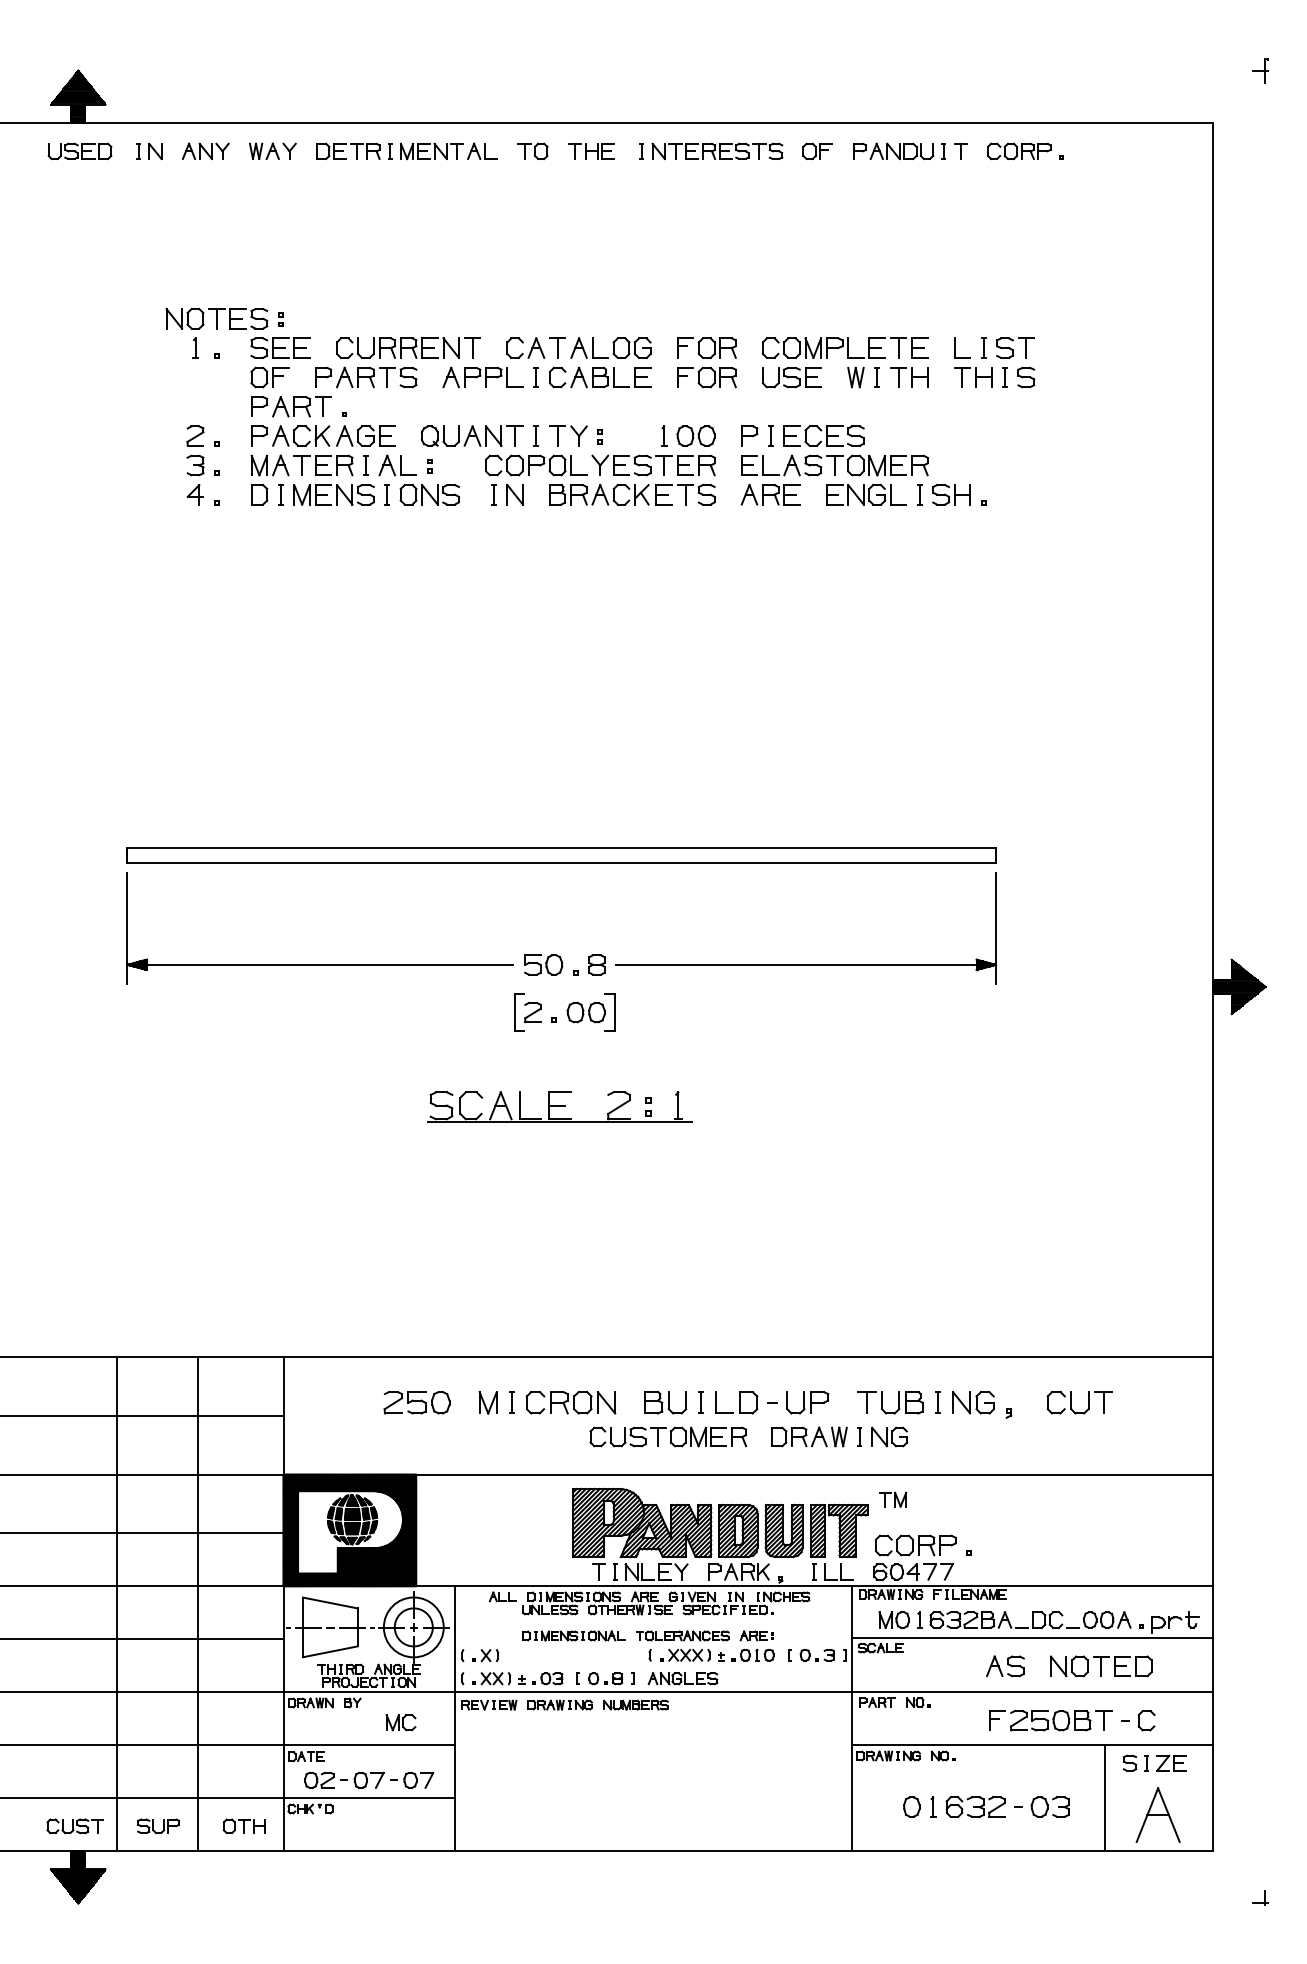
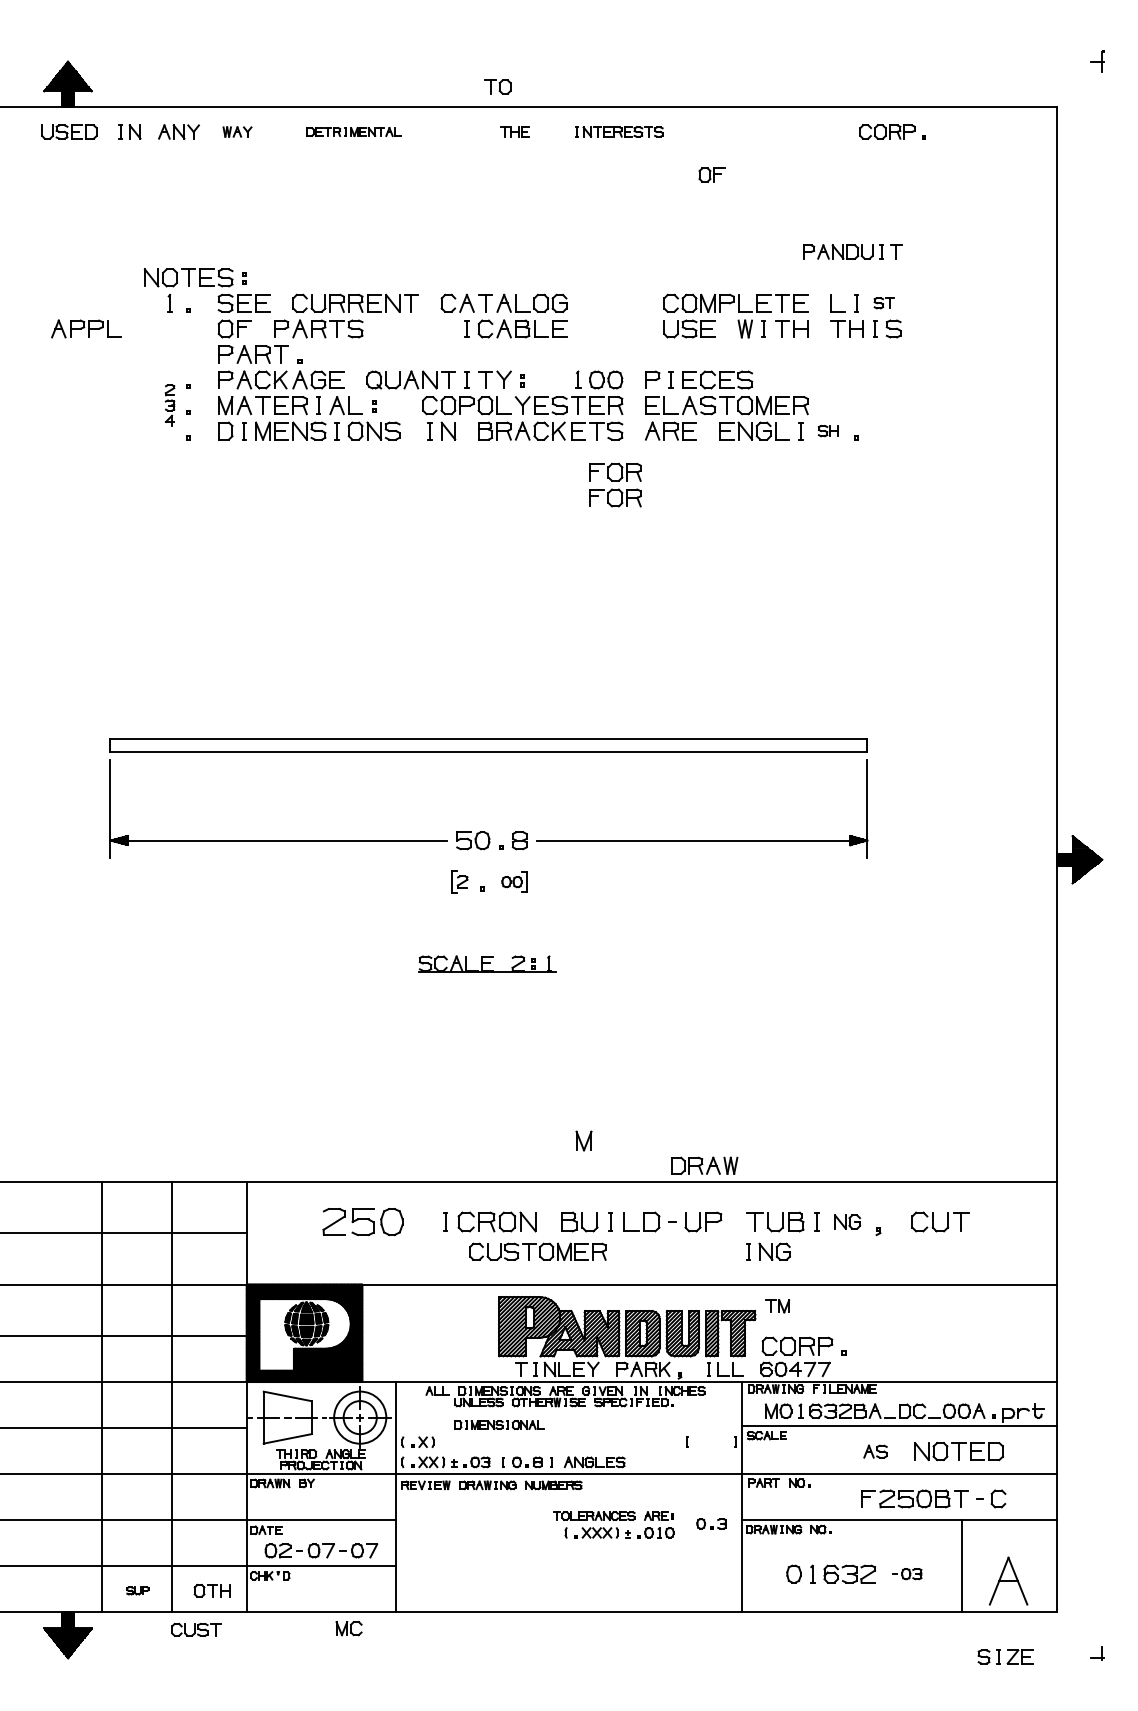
part: (272, 150) -> (237, 131), size x0.7
part: (407, 150) -> (354, 131), size x0.6
part: (532, 150) -> (497, 86), moved
part: (590, 150) -> (514, 131), size x0.7
part: (711, 150) -> (619, 131), size x0.7
part: (817, 150) -> (711, 174), moved
part: (910, 150) -> (852, 251), moved
part: (1015, 347) -> (884, 302), size x0.6
part: (706, 362) -> (615, 484), moved
part: (483, 376) -> (86, 328), moved
part: (194, 465) -> (169, 405), size x0.6
part: (951, 494) -> (828, 430), size x0.6
part: (527, 1011) -> (459, 881), size x0.7
part: (590, 1011) -> (514, 881), size x0.6
part: (559, 1105) -> (487, 963), size x0.6
part: (416, 1402) -> (362, 1221), size x1.4
part: (487, 1402) -> (583, 1140), moved
part: (973, 1402) -> (847, 1221), size x0.7
part: (667, 1436) -> (537, 1251), moved
part: (809, 1436) -> (704, 1165), moved
part: (704, 1645) -> (613, 1524), moved
part: (817, 1654) -> (711, 1523), moved
part: (1005, 1666) -> (875, 1451), size x0.7
part: (400, 1722) -> (348, 1628), moved
part: (1154, 1762) -> (1005, 1656), moved
part: (1042, 1806) -> (907, 1573), size x0.6
part: (75, 1825) -> (196, 1629), moved
part: (158, 1825) -> (137, 1590), size x0.6

